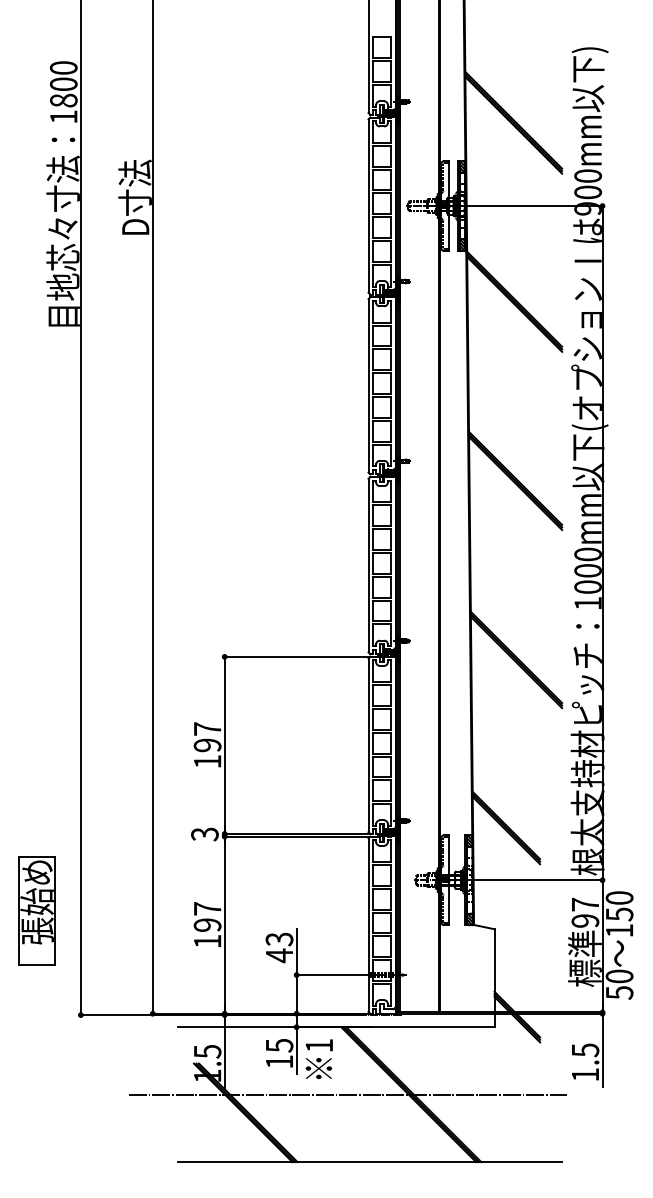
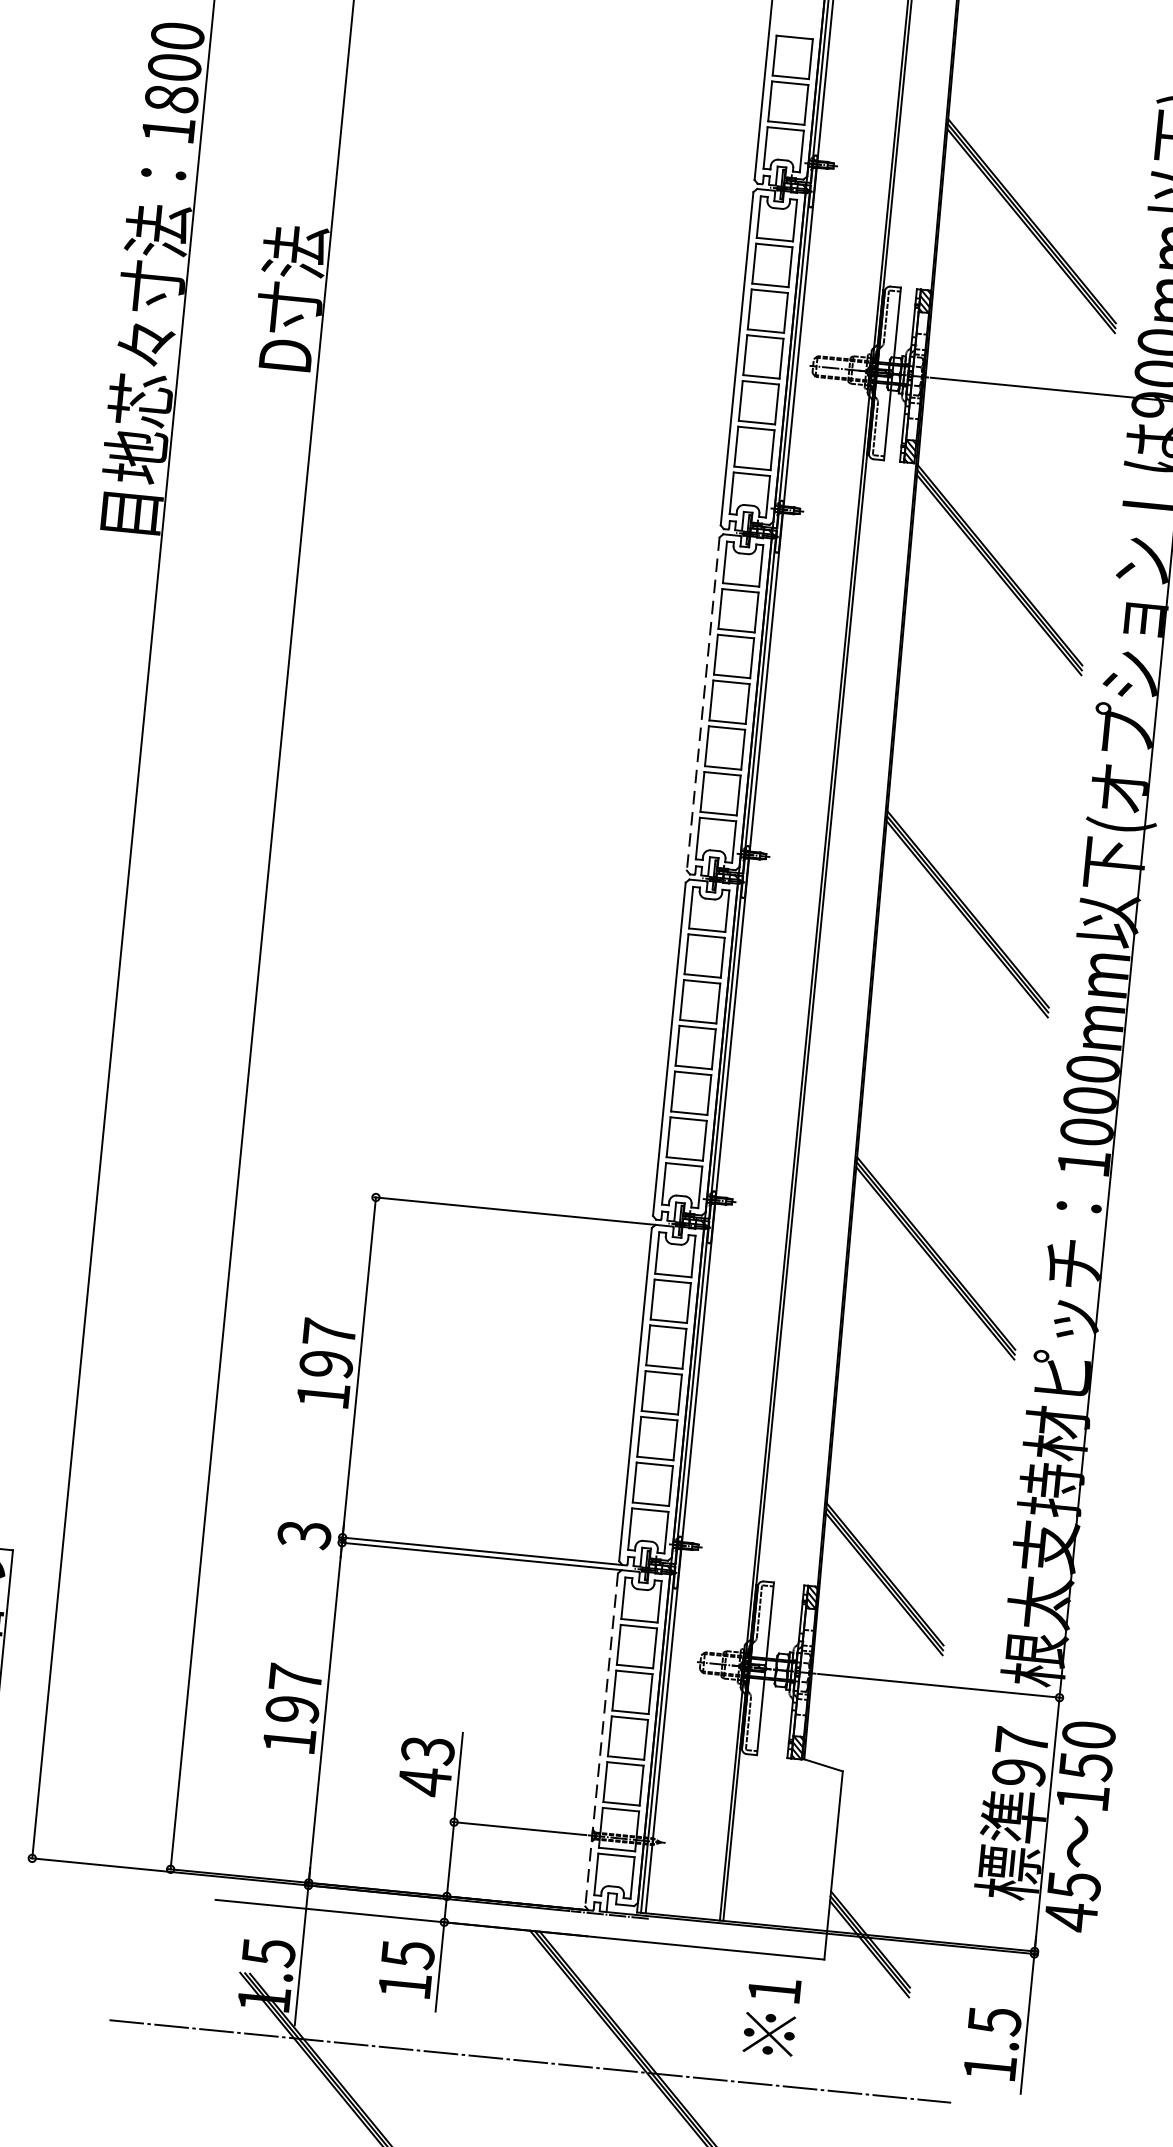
line: (368, 385) -> (703, 703), solid -> dashed
line: (368, 925) -> (601, 1740), solid -> dashed
text: (619, 984) -> (1072, 1901), 50 -> 45
text: (318, 1058) -> (770, 2014), moved

